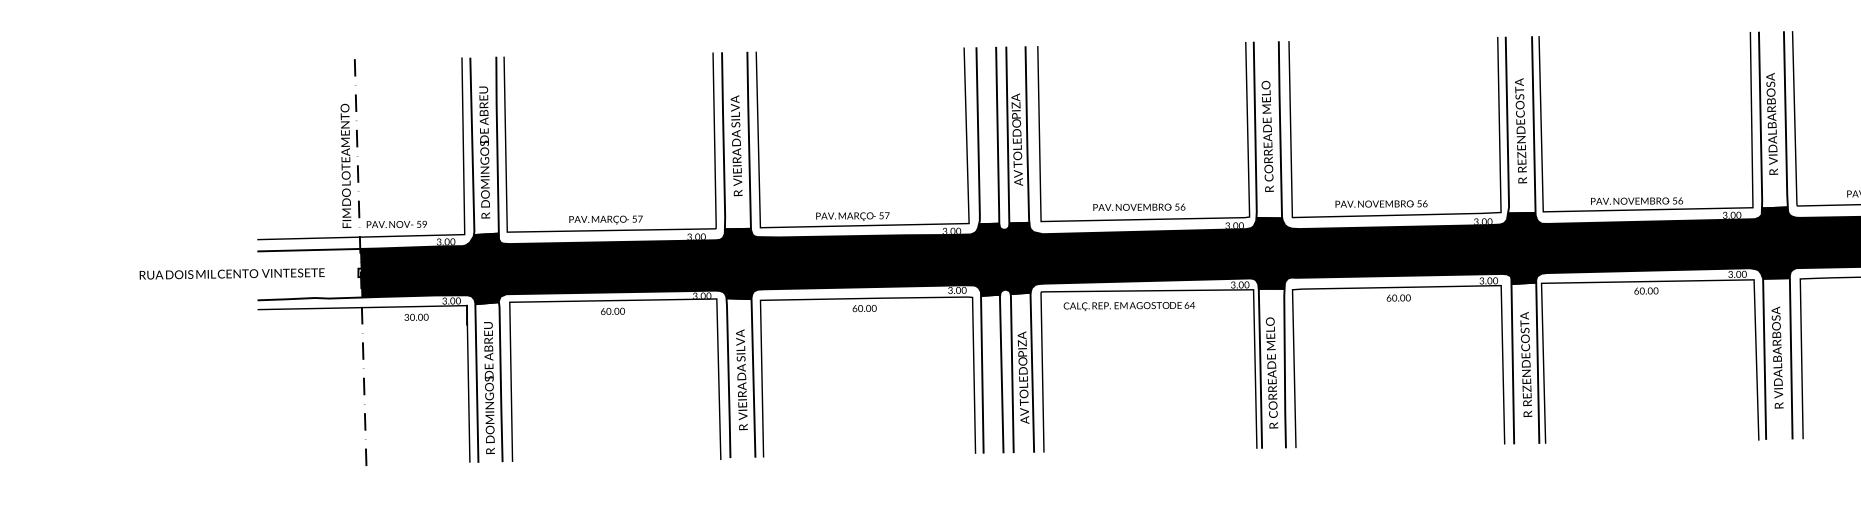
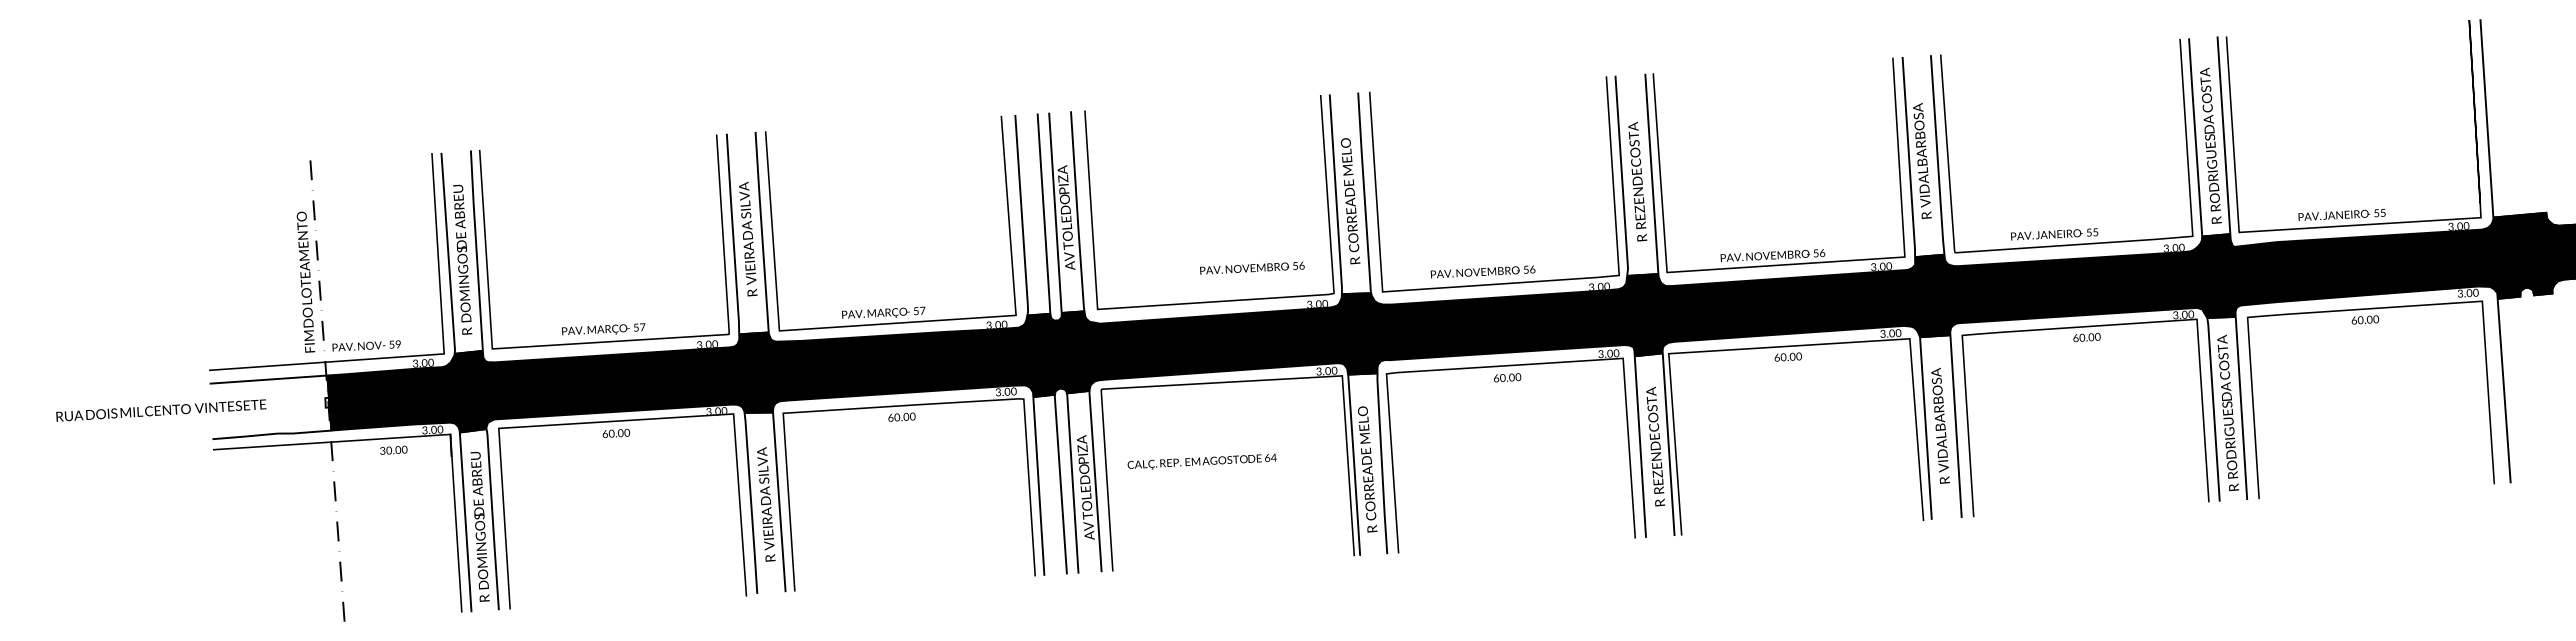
text: (1139, 206) -> (1252, 267), moved
text: (232, 273) -> (161, 410), moved
text: (1128, 305) -> (1201, 461), moved

